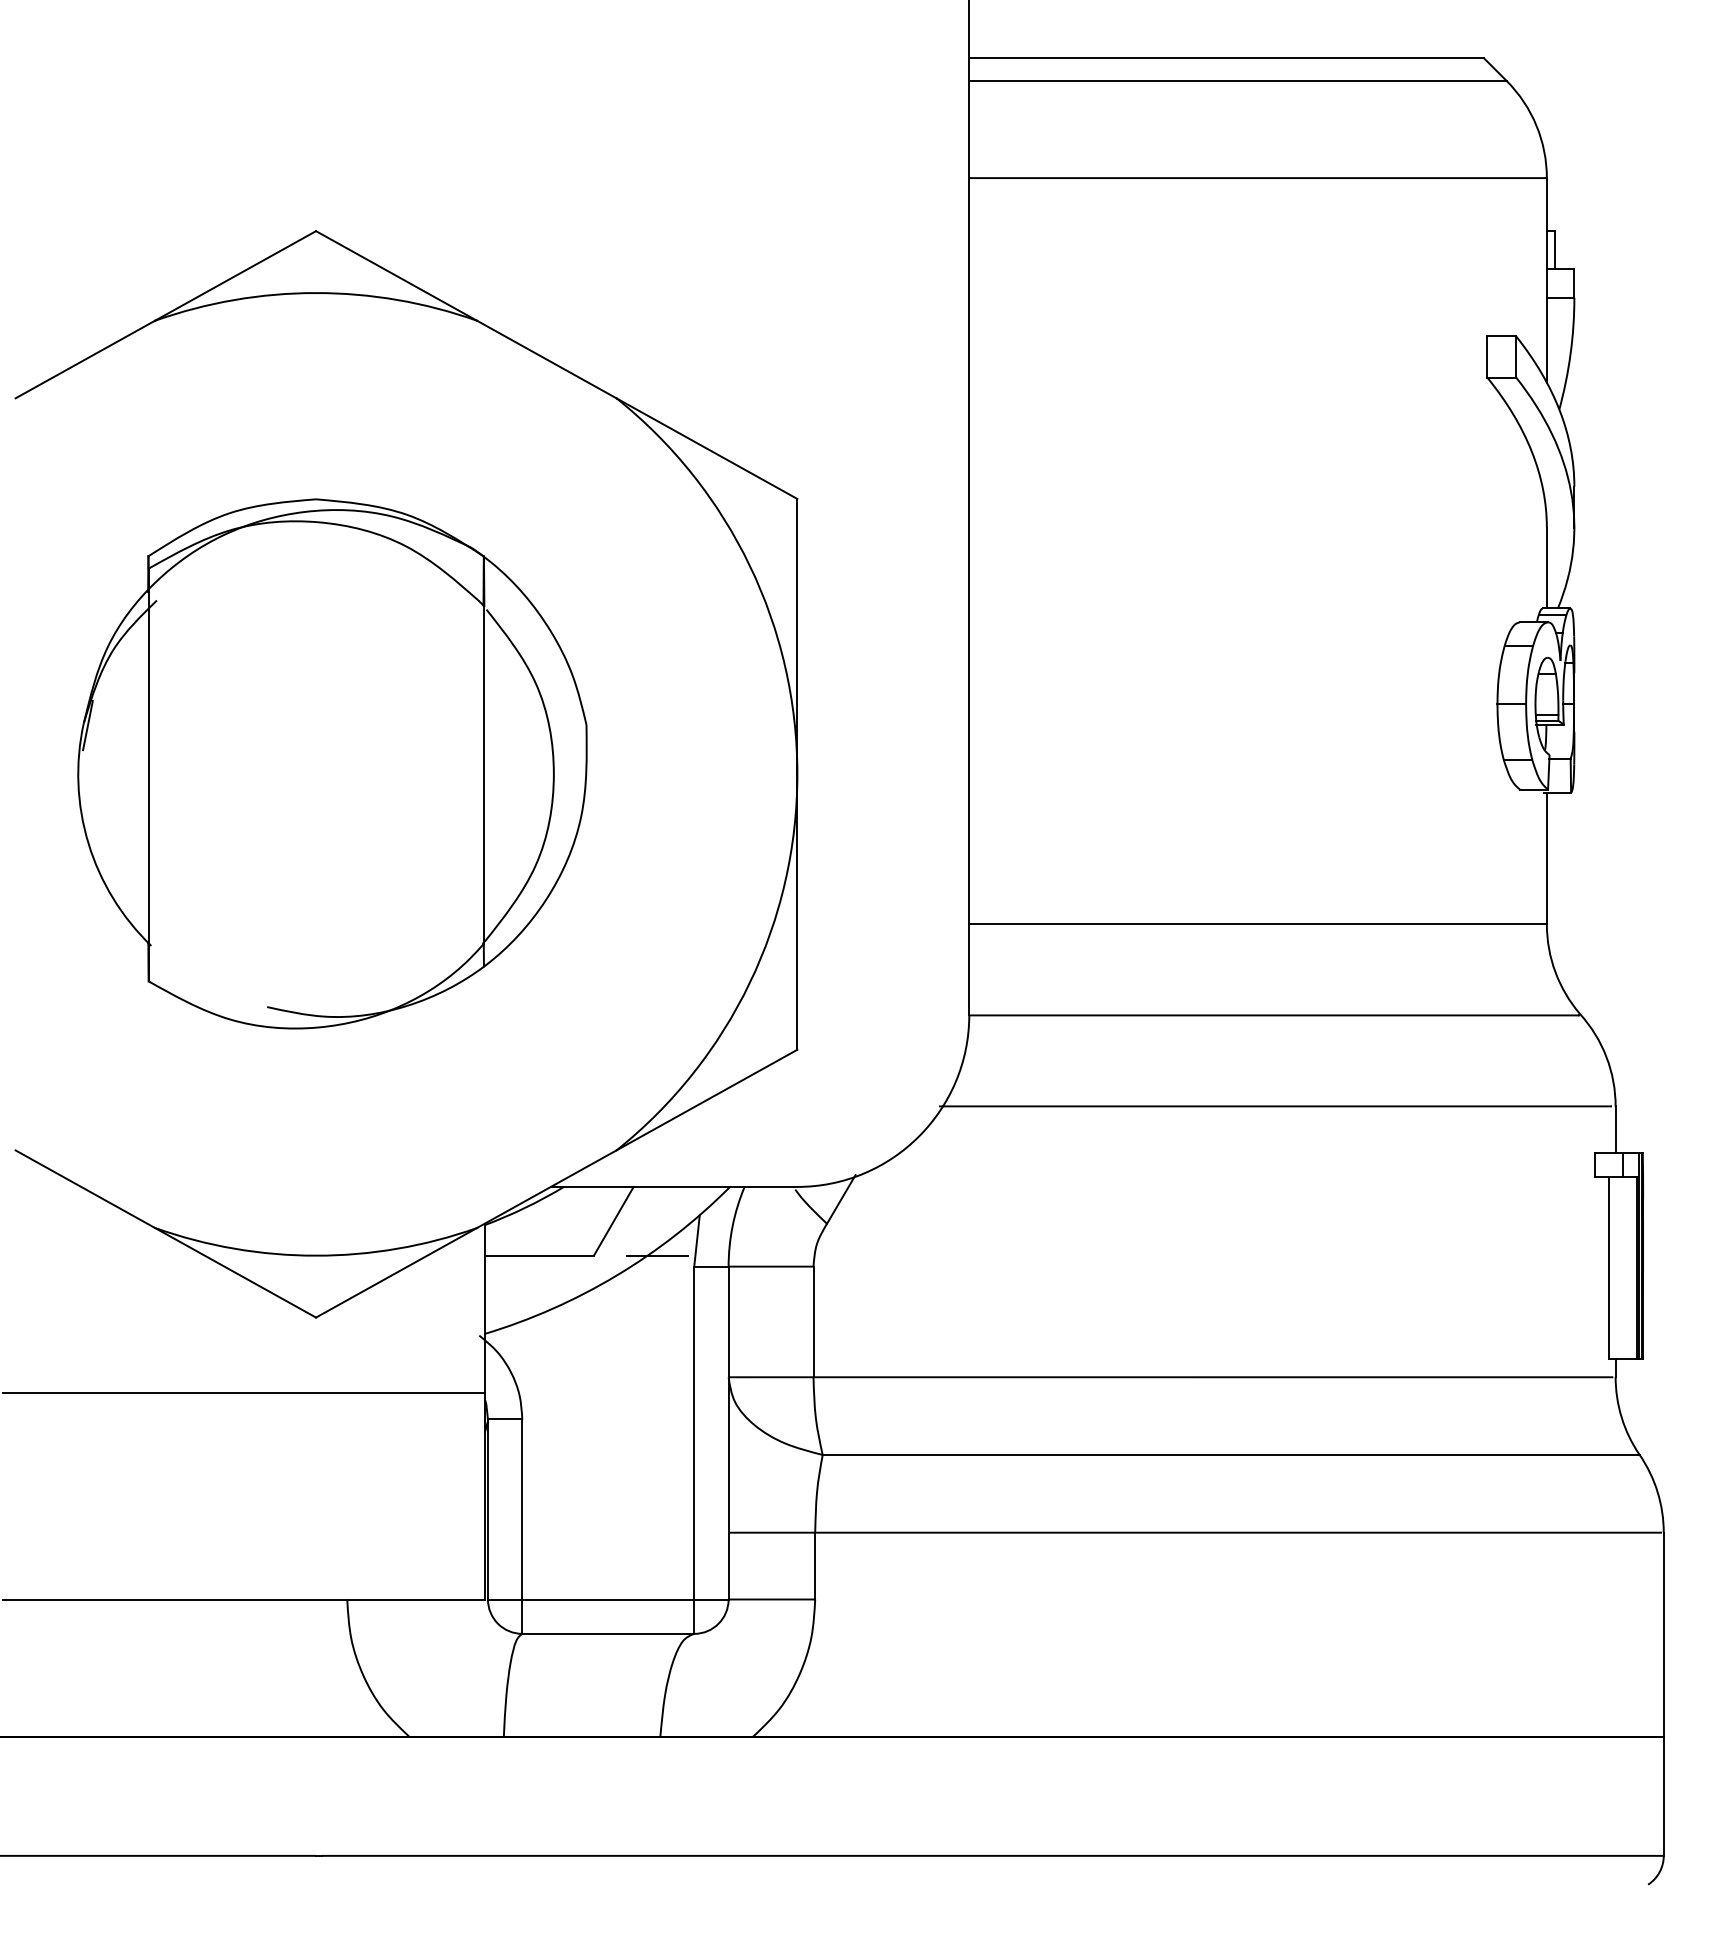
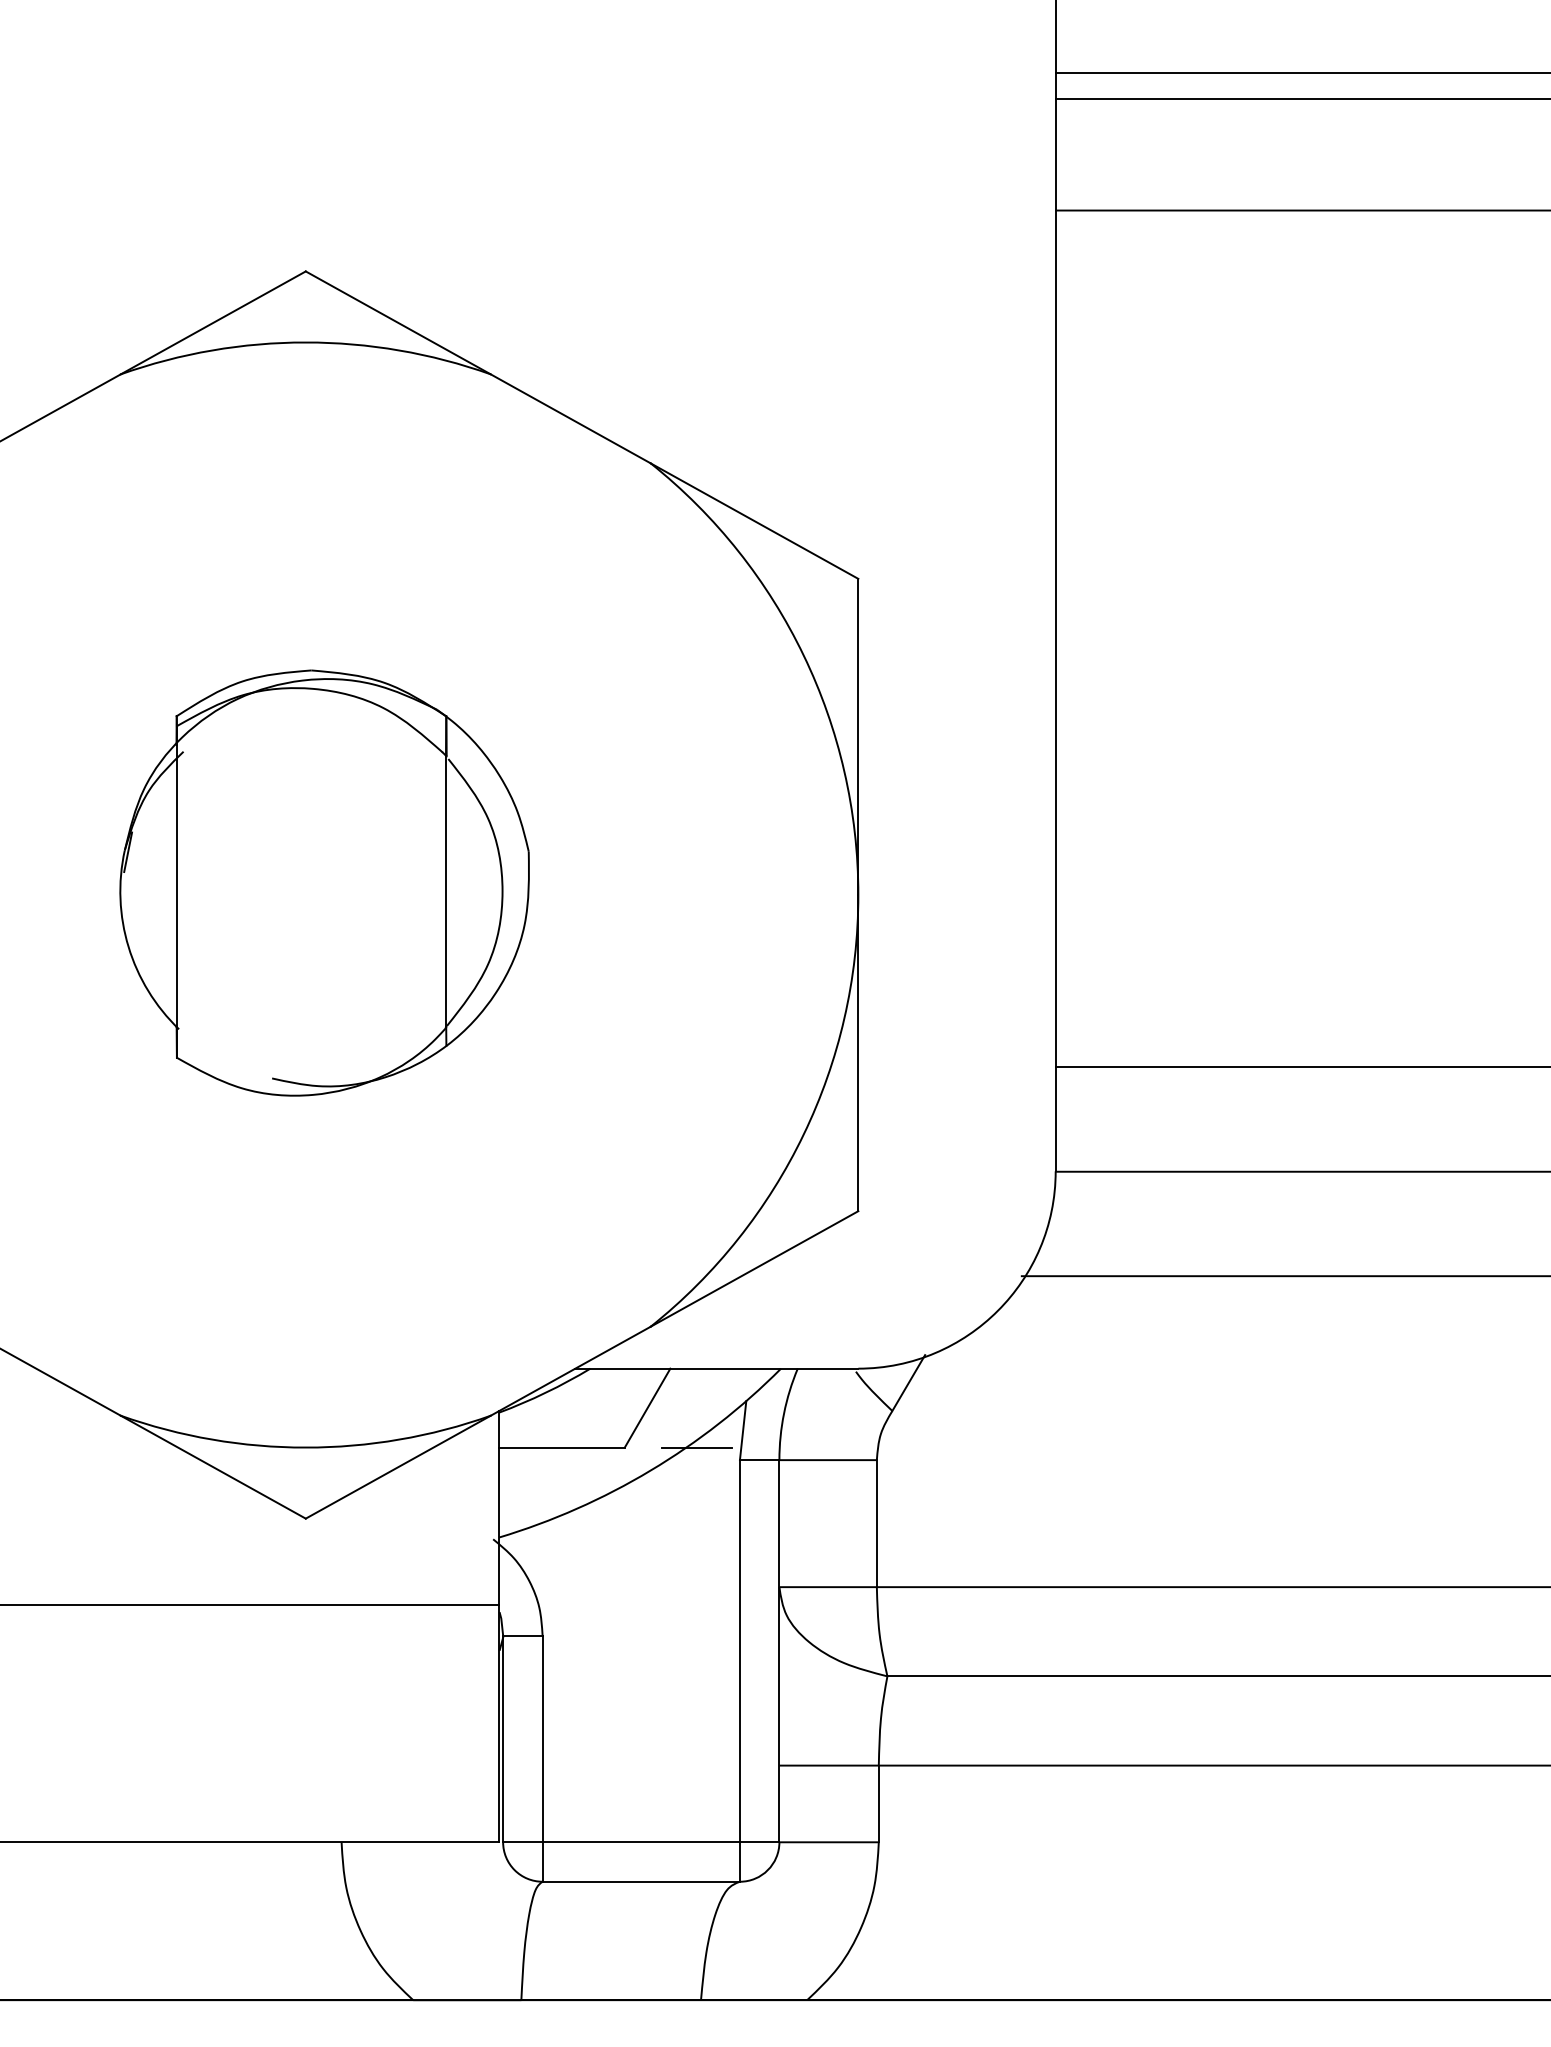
part: (332, 763) -> (324, 882), size x0.7

